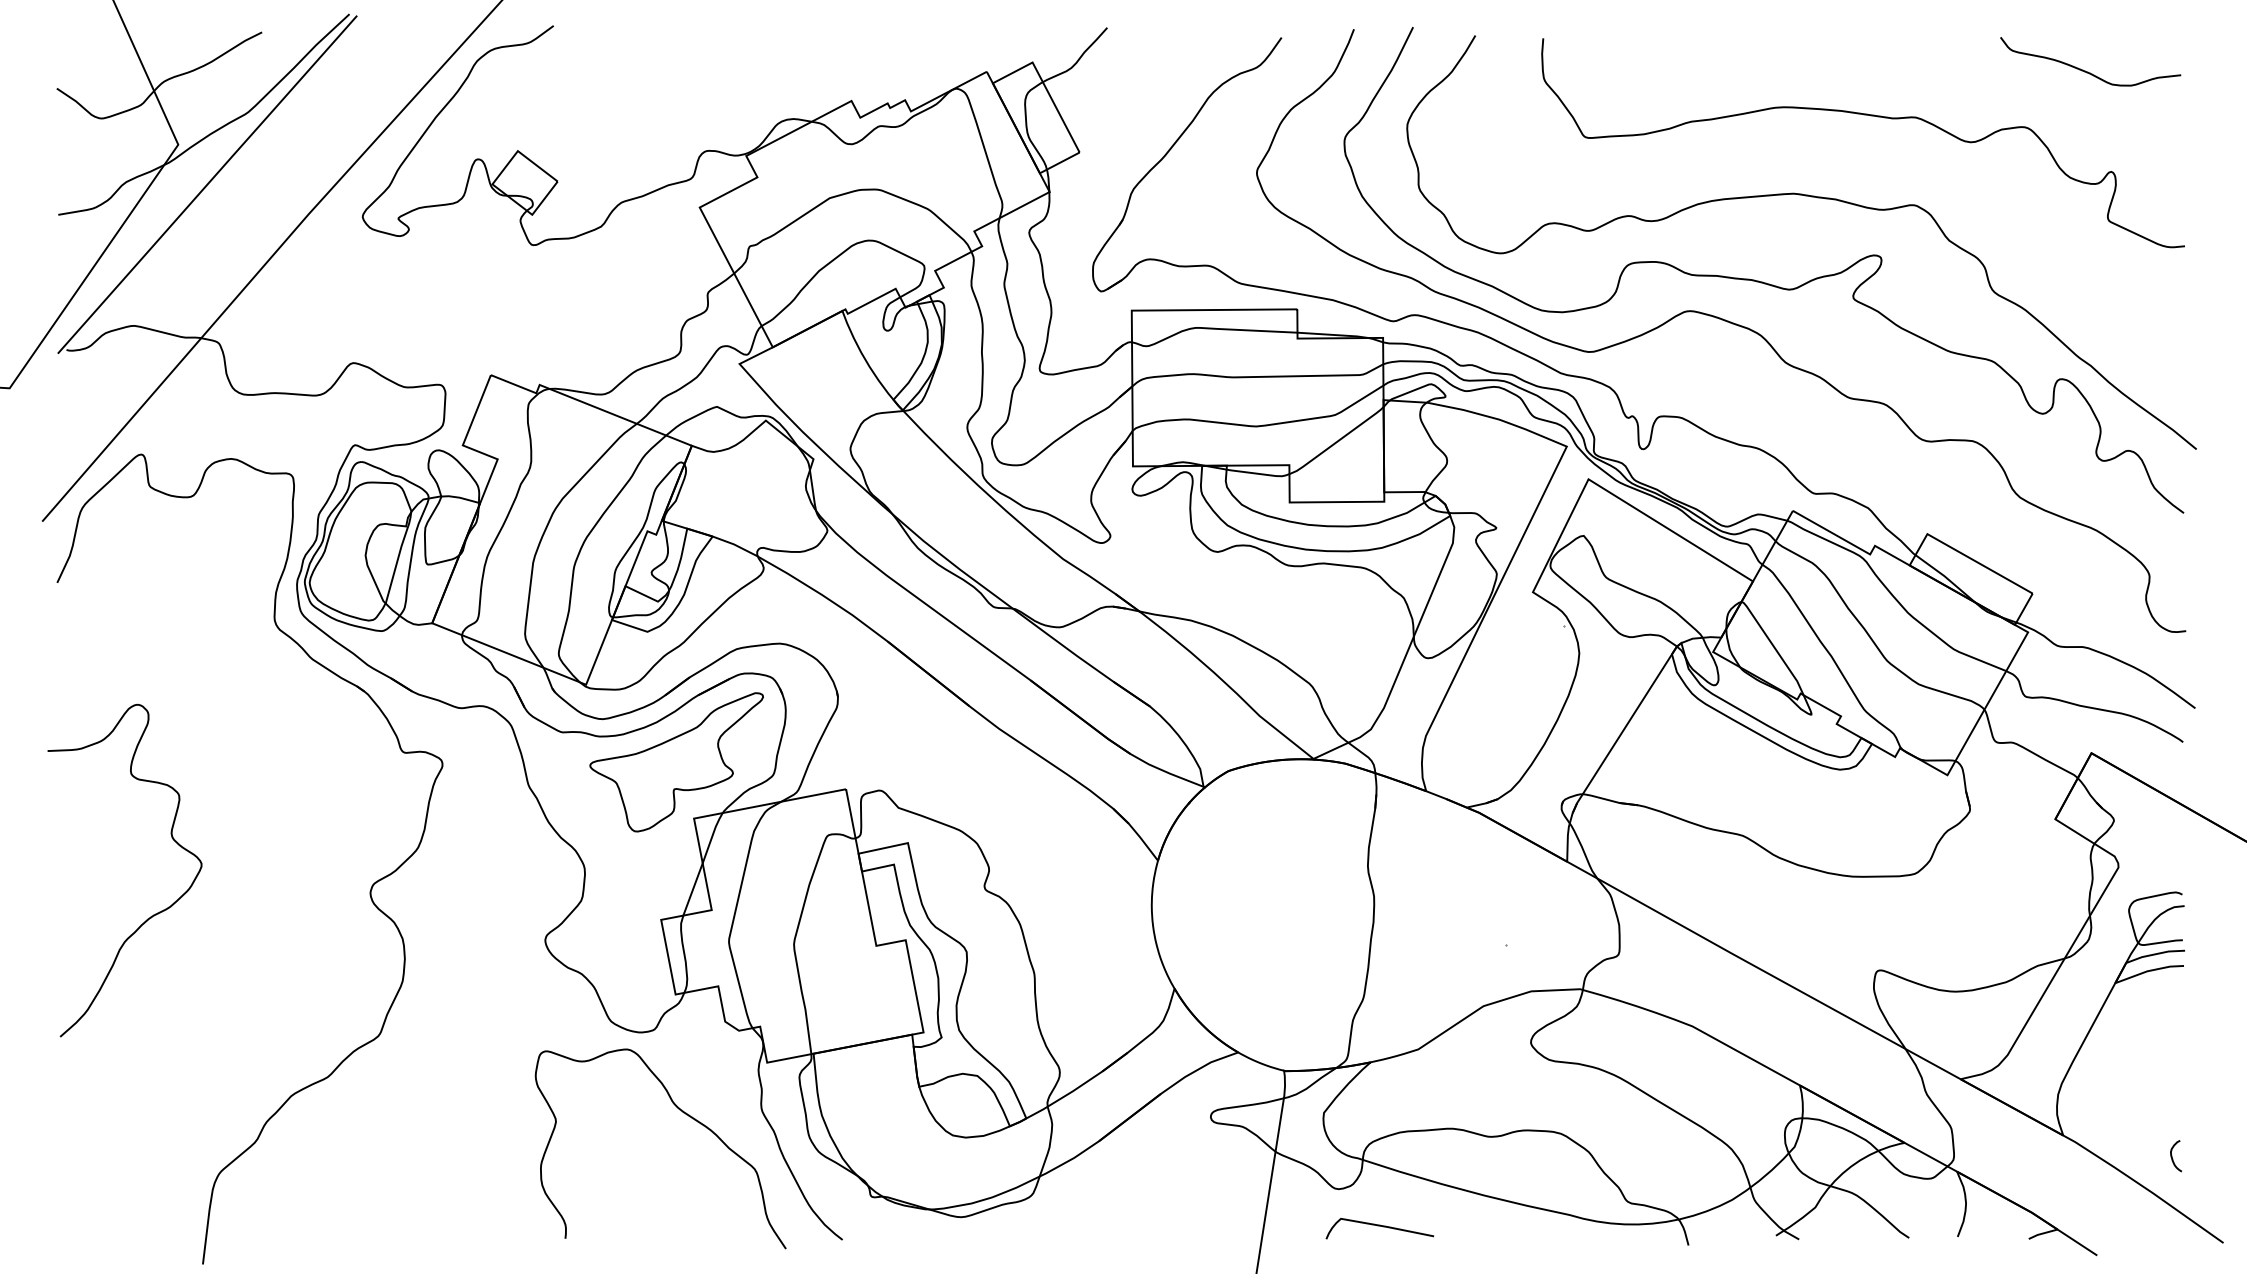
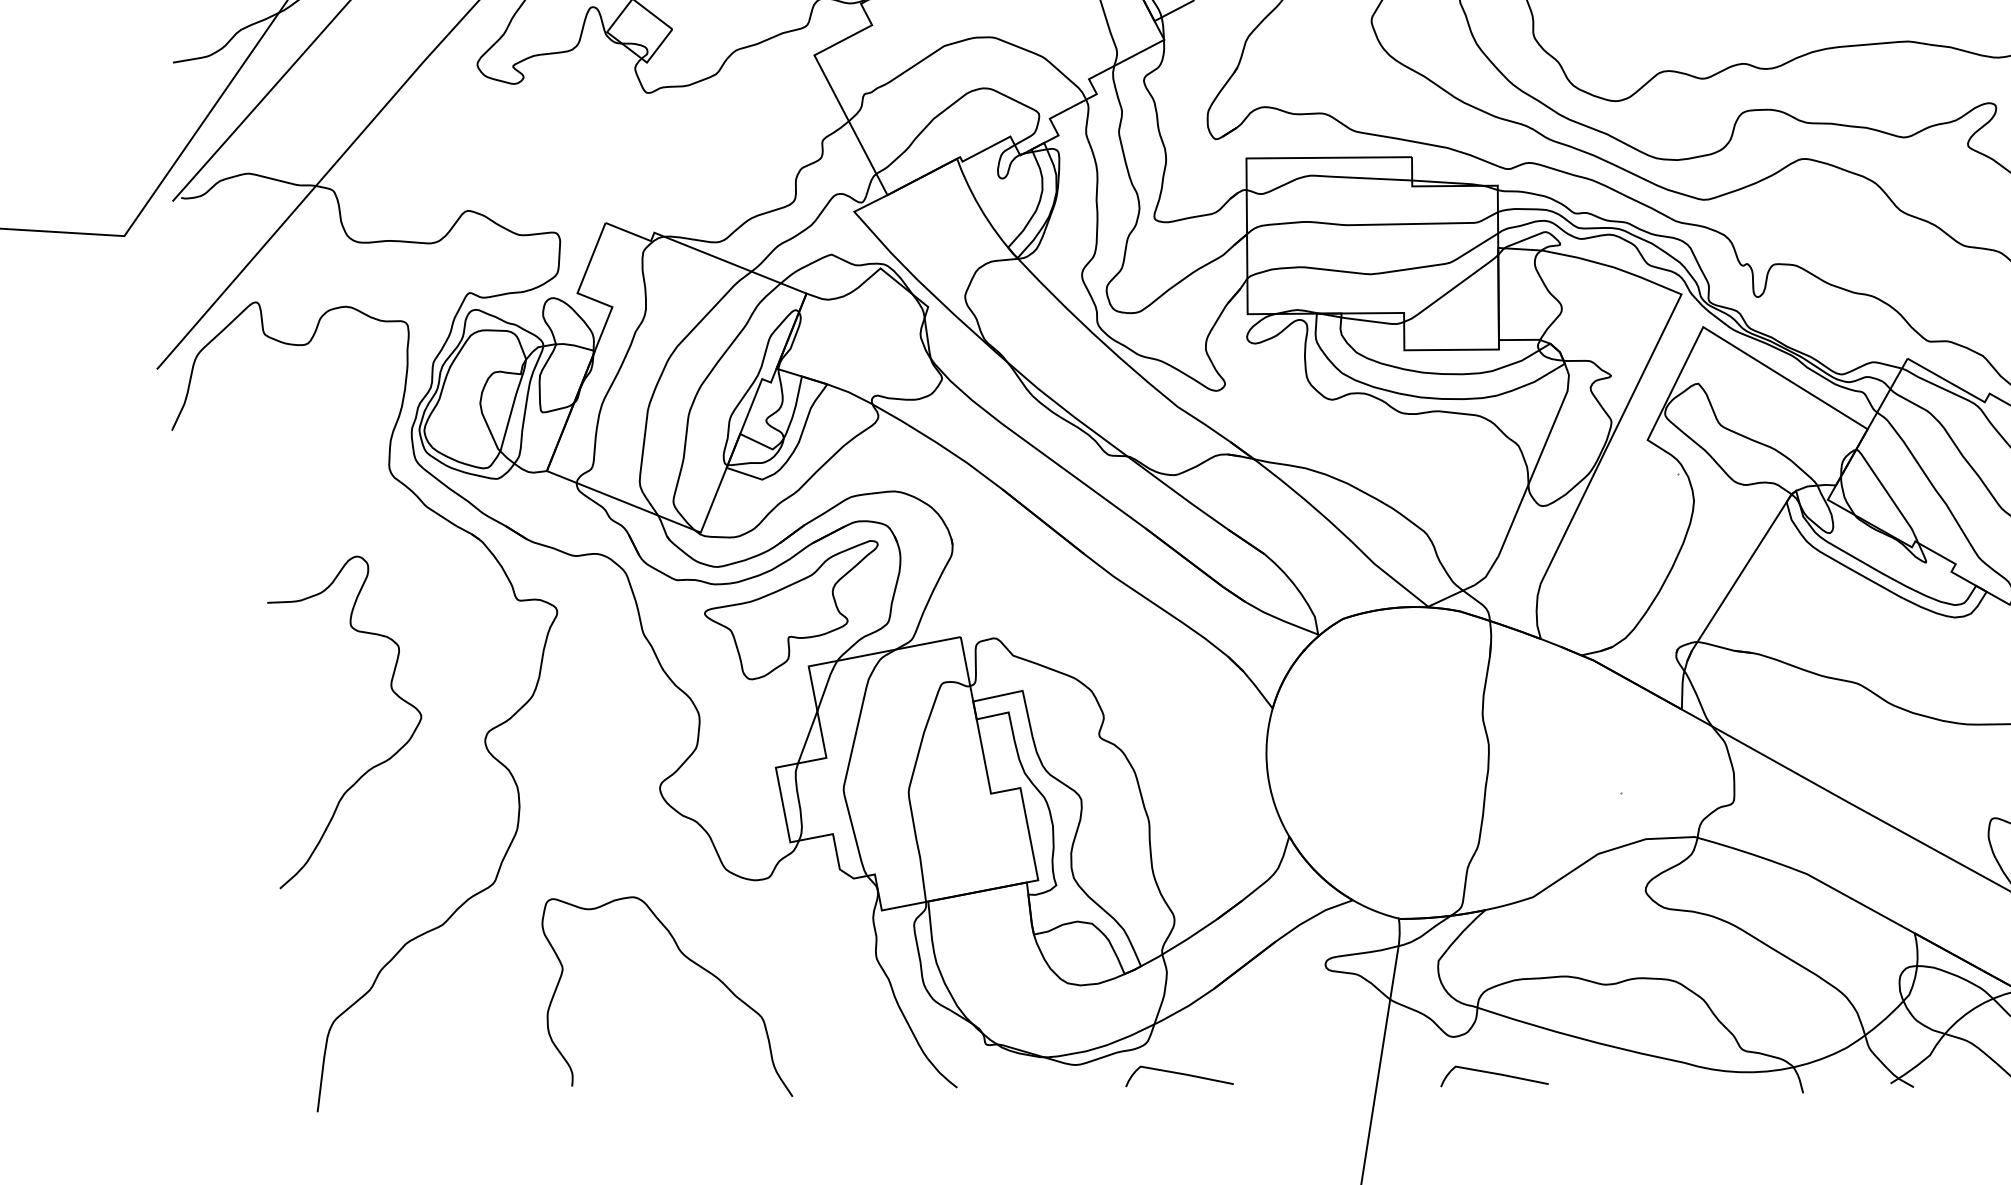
curve: (153, 914) -> (373, 766), moved
curve: (683, 1113) -> (690, 961), moved
curve: (1064, 1226) -> (1179, 1074), added

